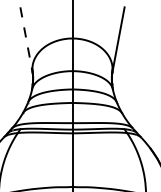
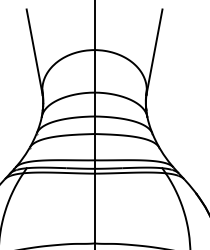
line: (26, 40) -> (34, 52), dashed -> solid

